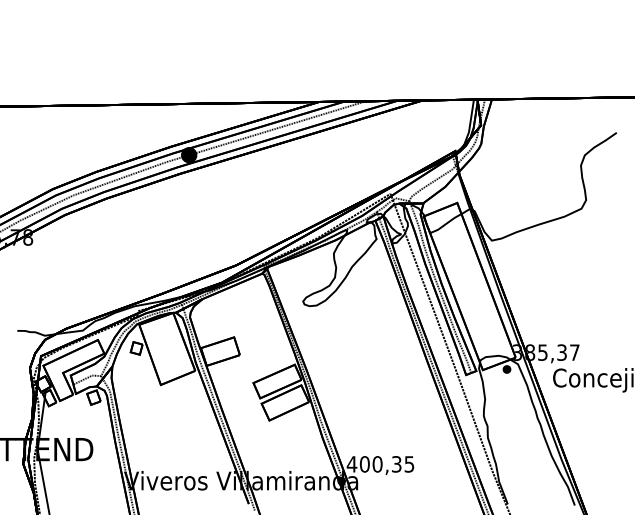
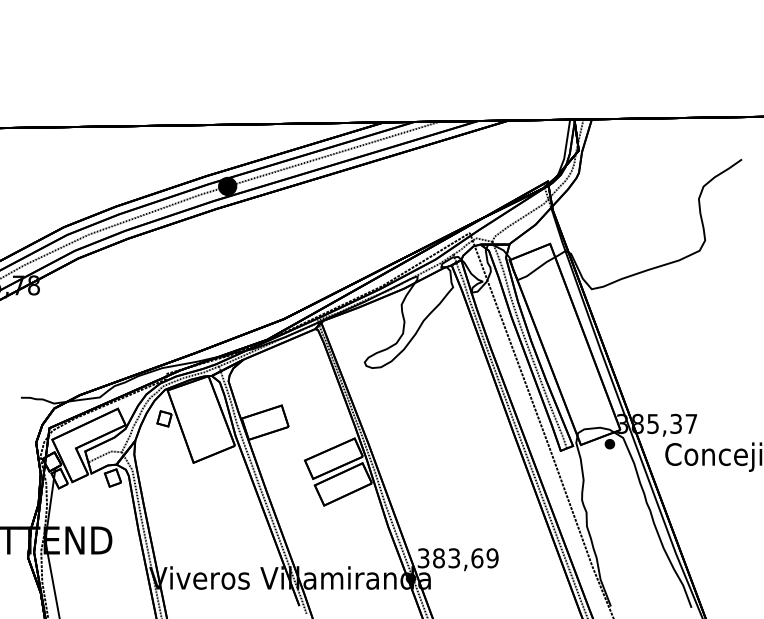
text: (380, 464) -> (457, 558), 400,35 -> 383,69

